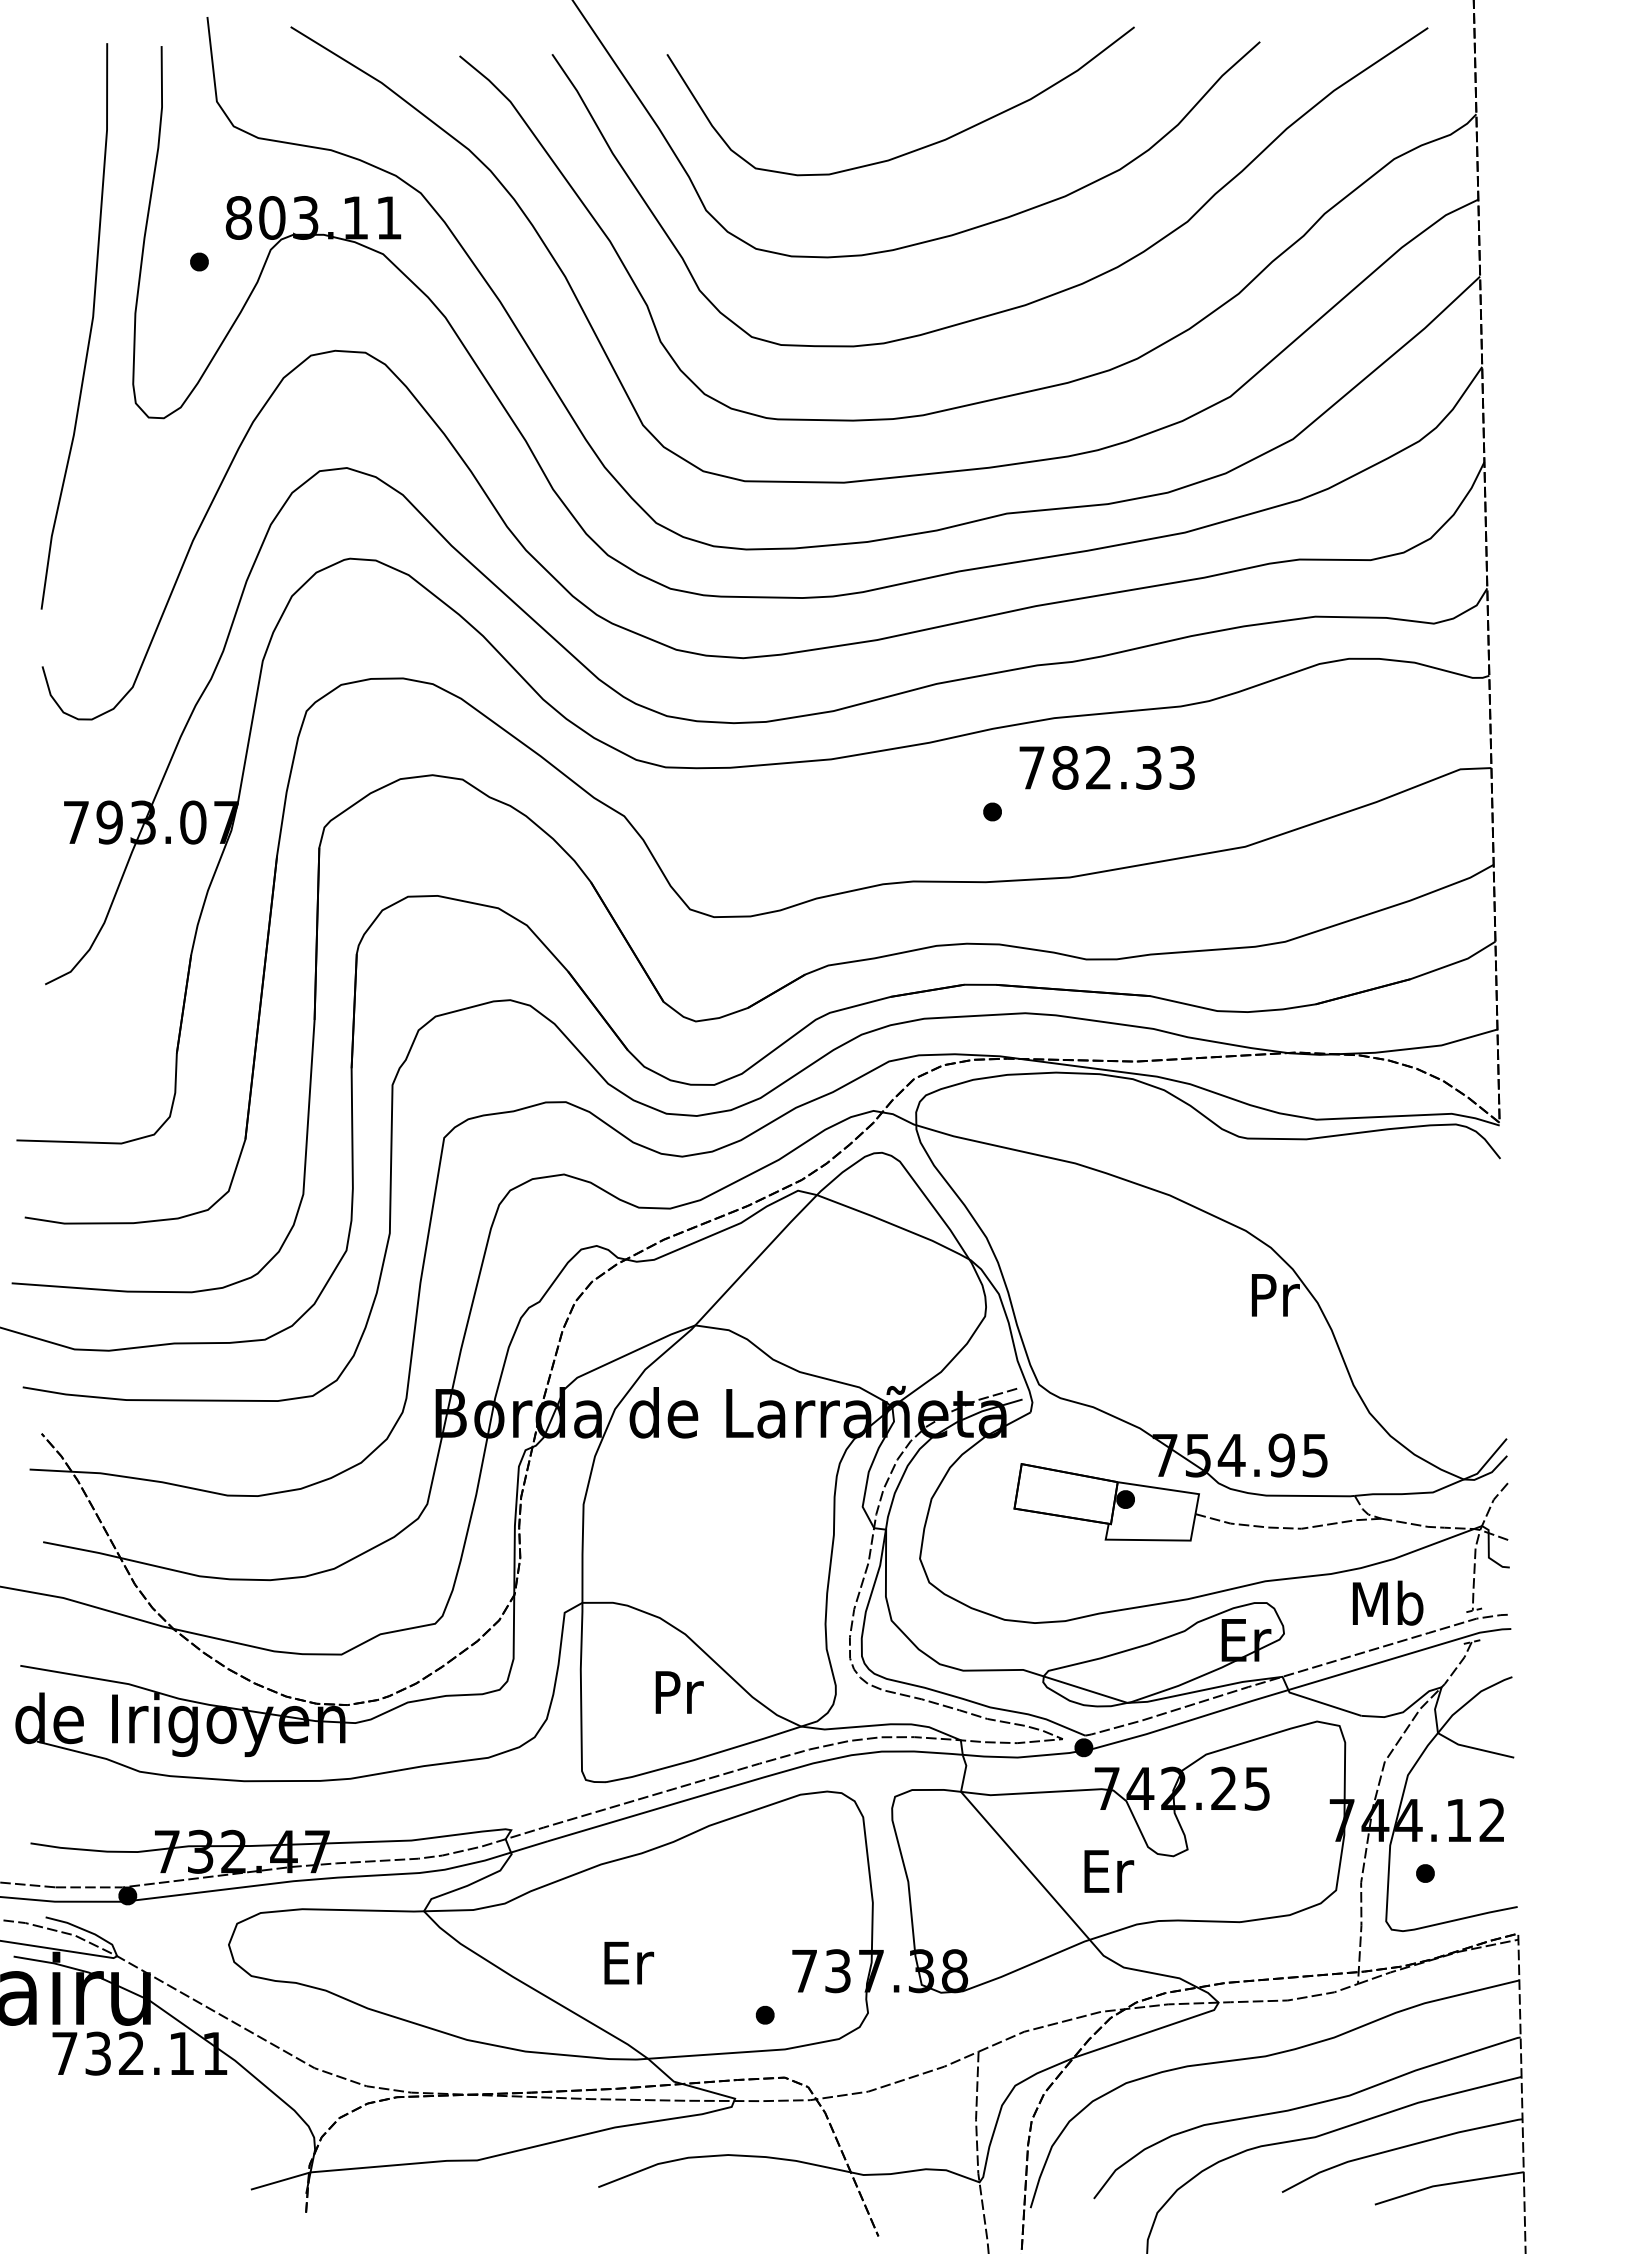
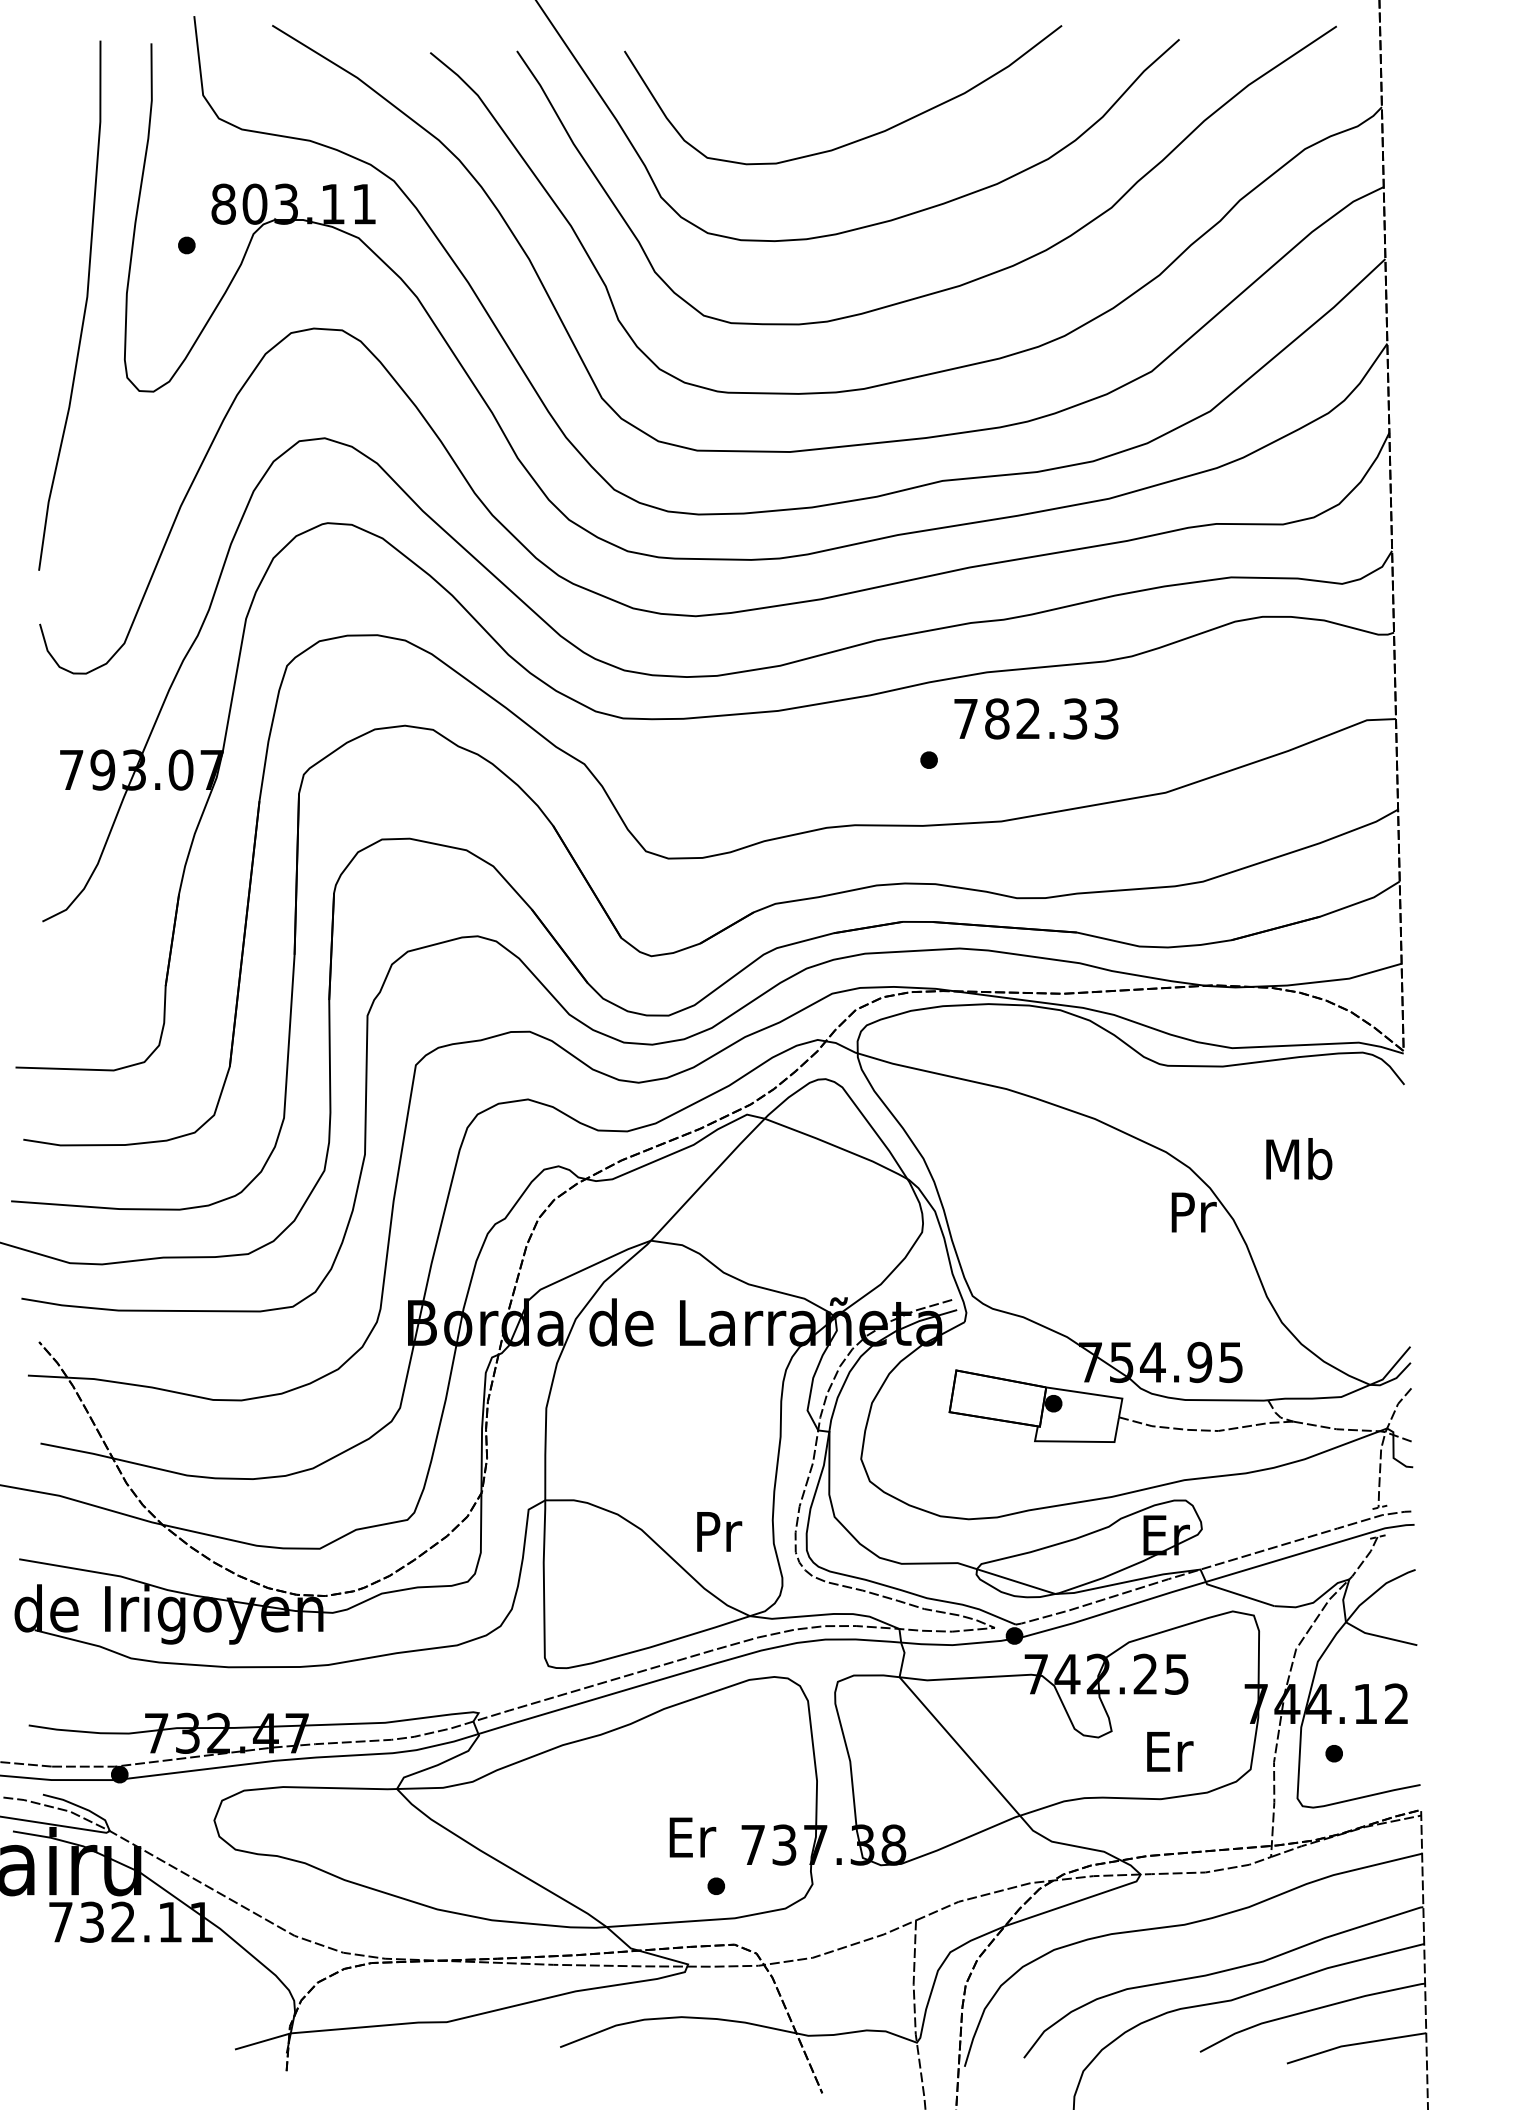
text: (1387, 1602) -> (1298, 1158), moved
text: (679, 1692) -> (719, 1531), moved
text: (1109, 1871) -> (1170, 1751), moved
text: (629, 1963) -> (693, 1837), moved

